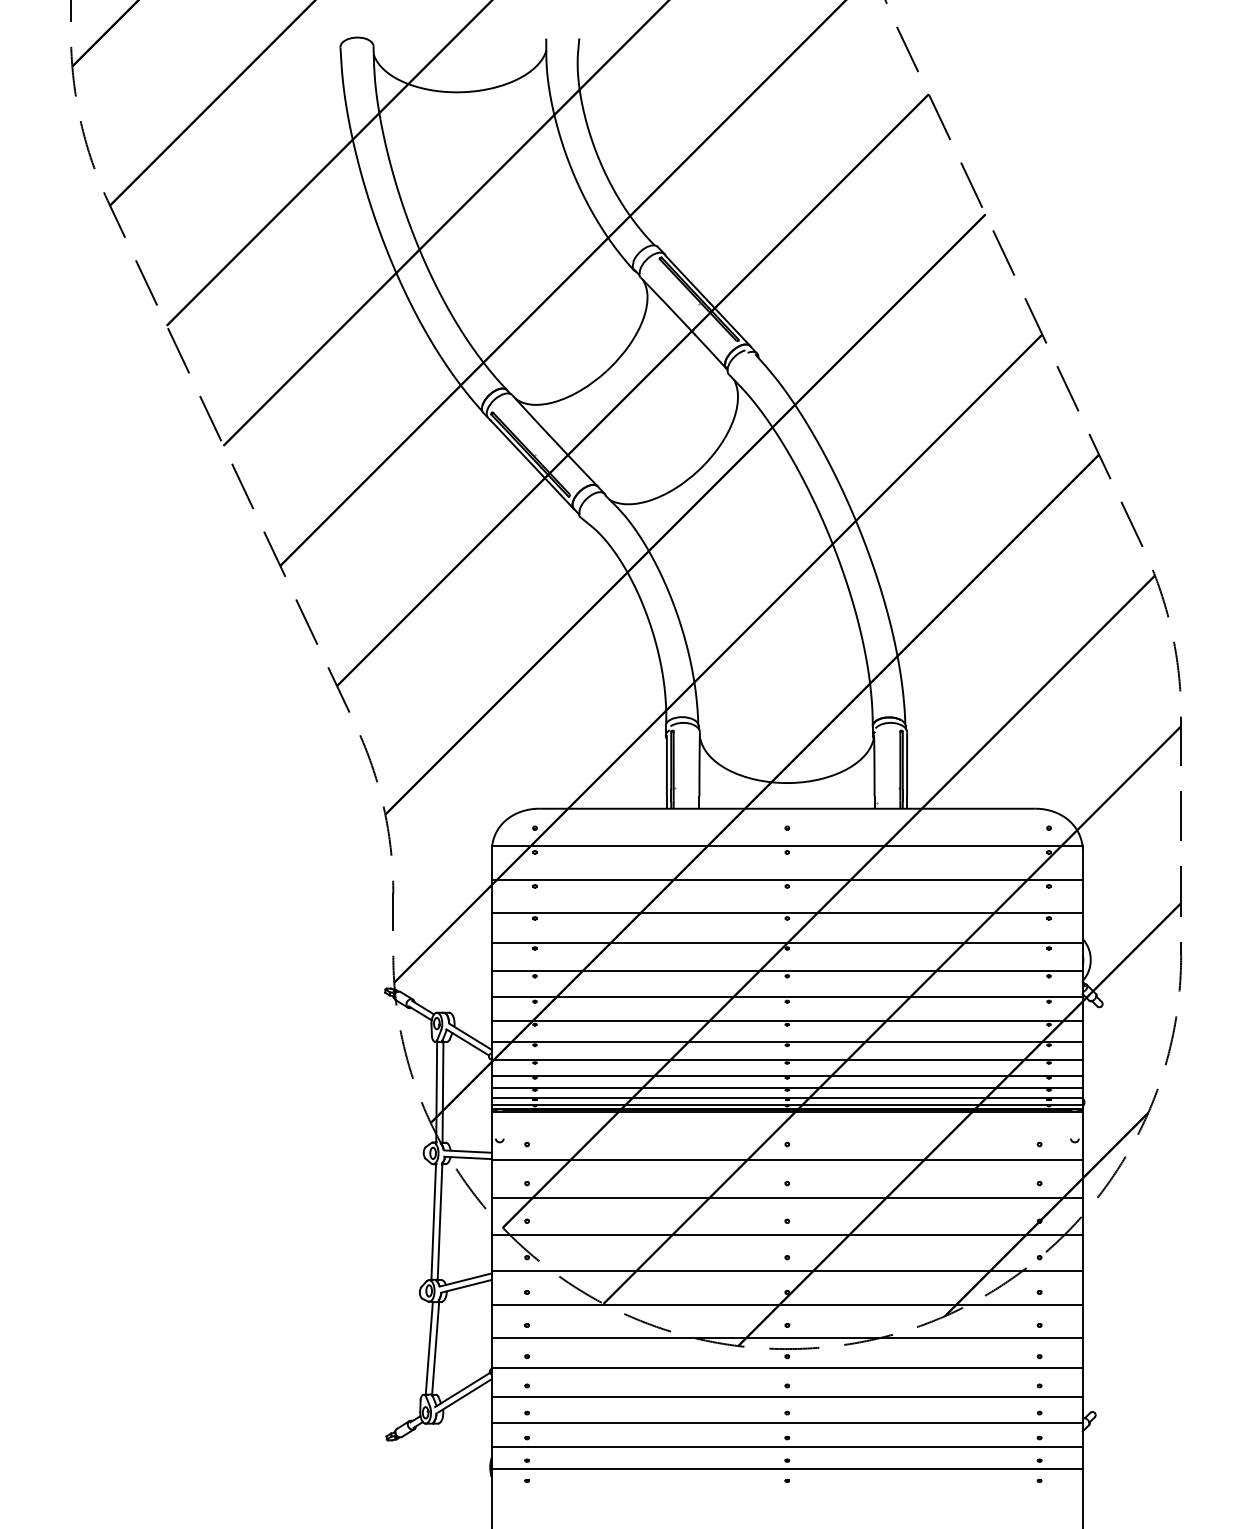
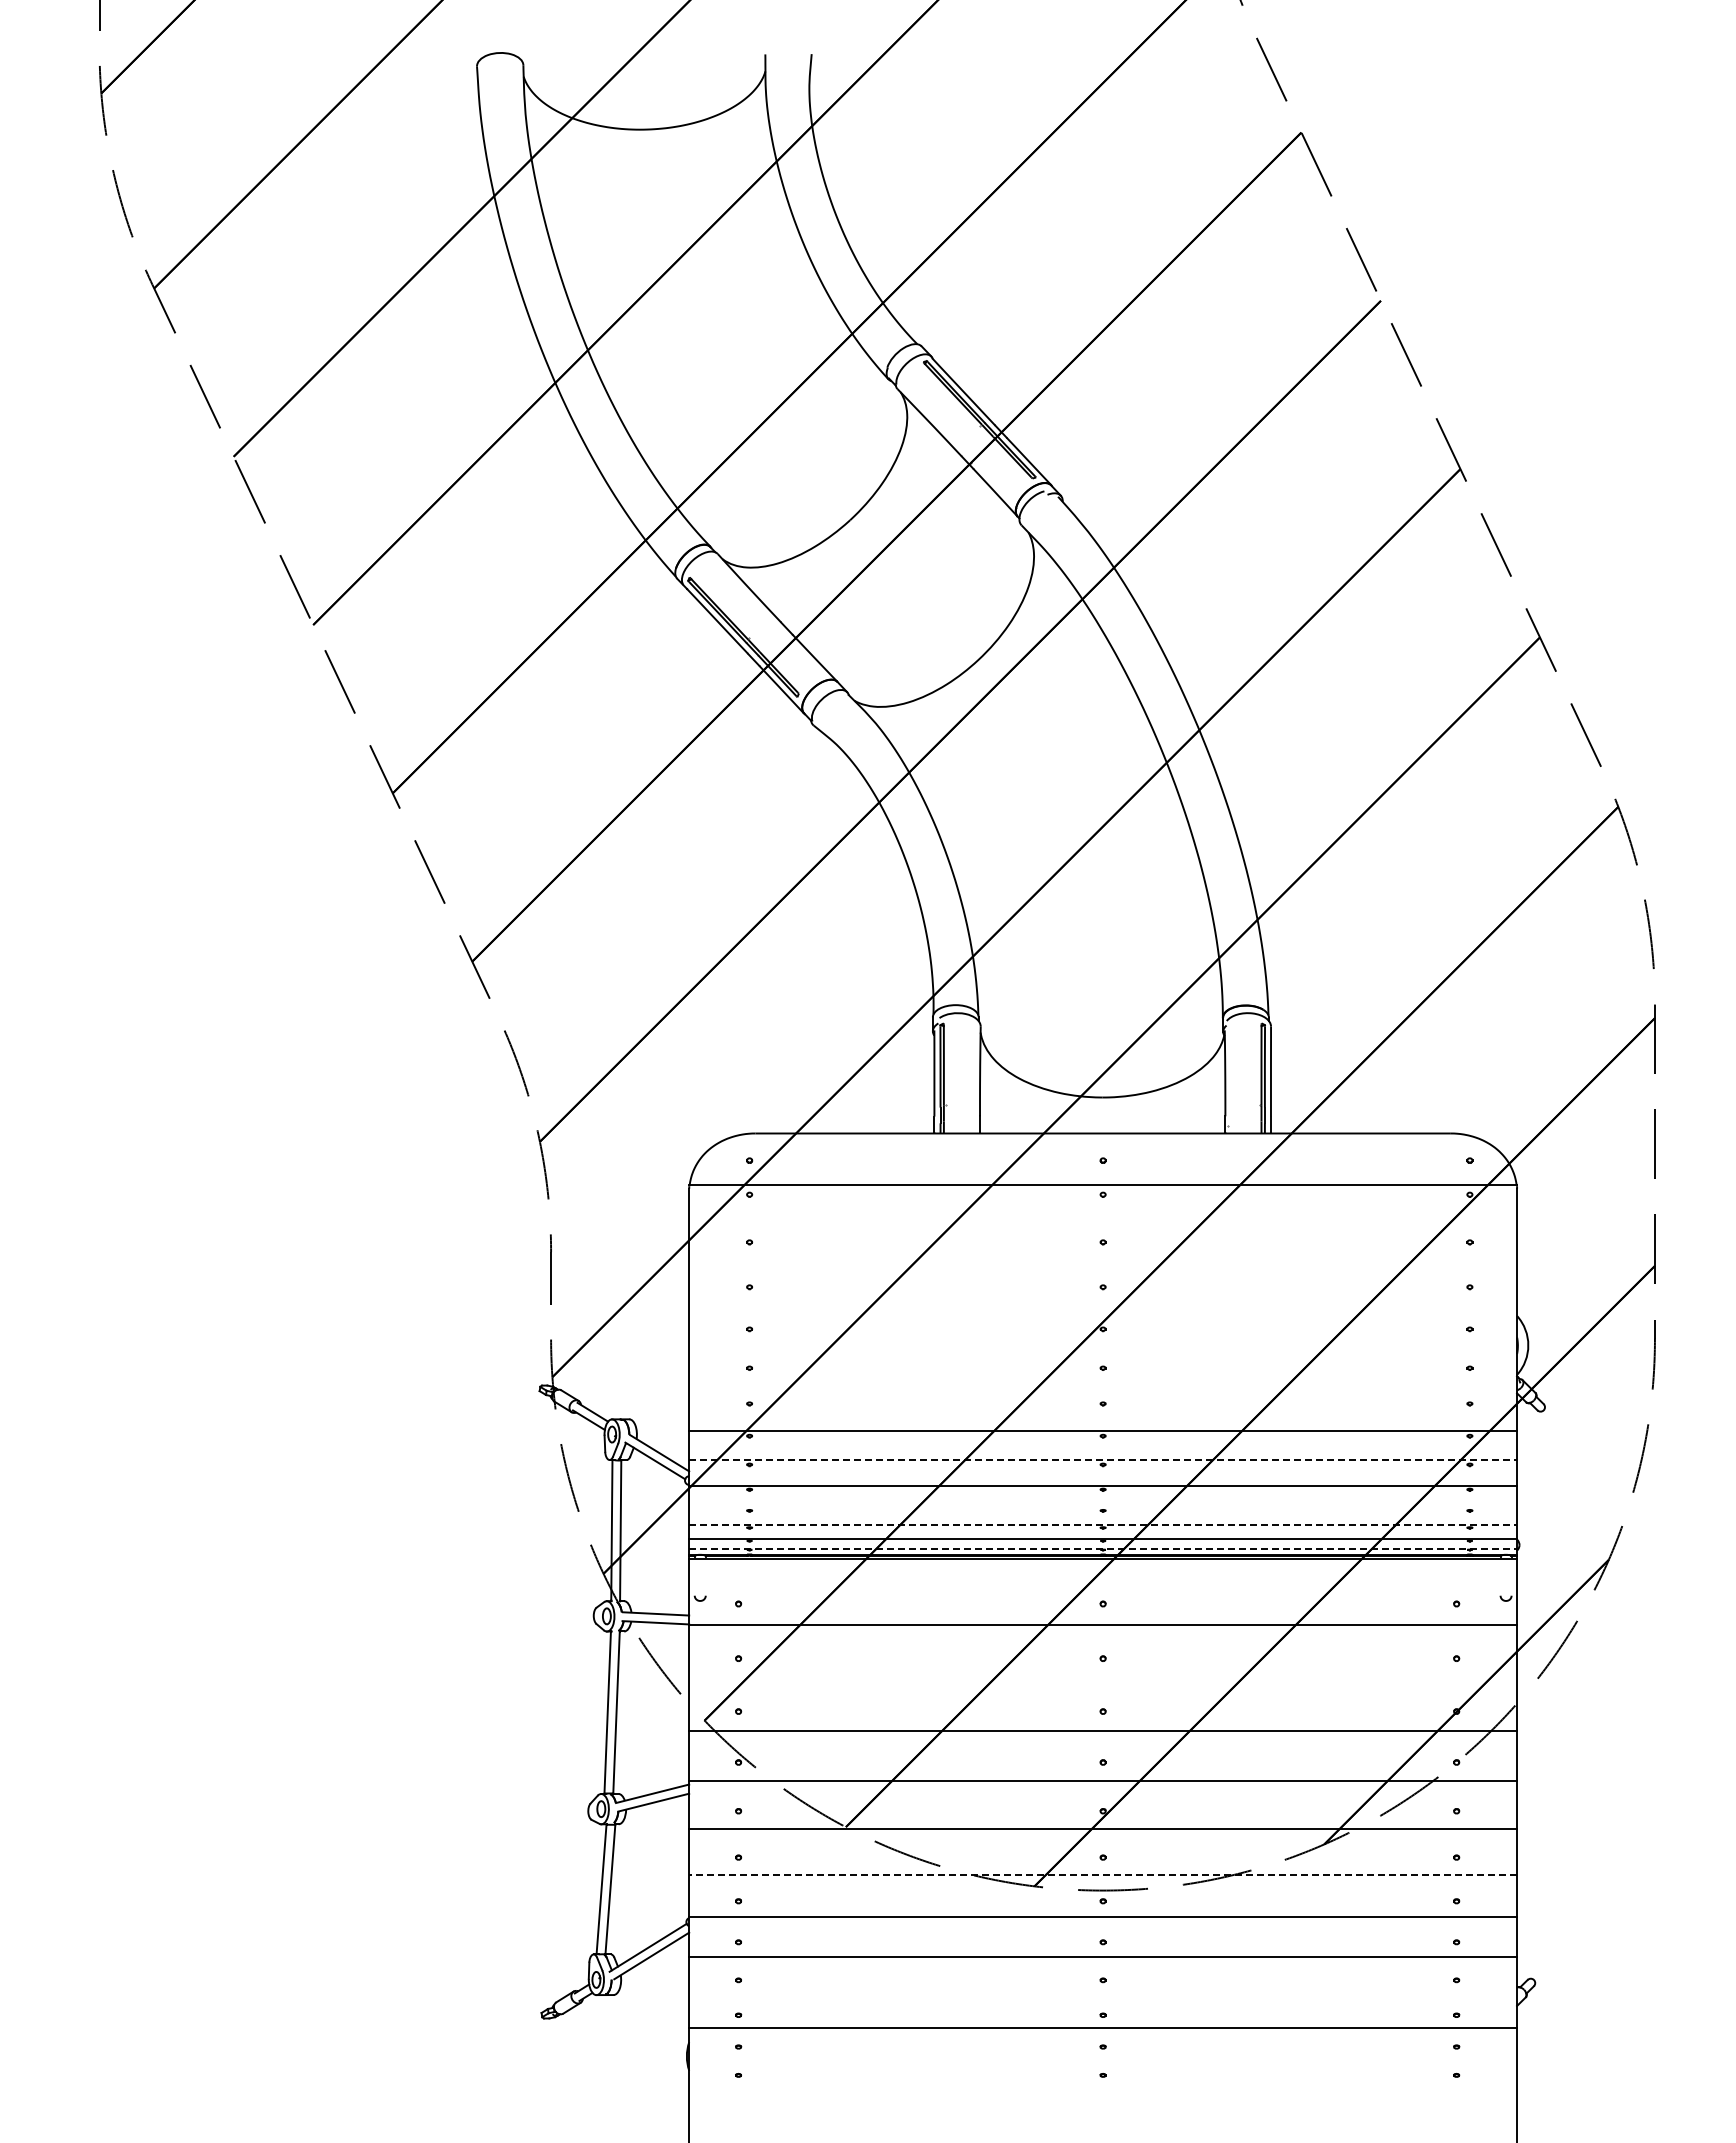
line: (787, 880) -> (1103, 1233), removed
line: (787, 912) -> (1103, 1278), removed
line: (787, 942) -> (1103, 1321), removed
line: (787, 971) -> (1103, 1361), removed
line: (787, 997) -> (1103, 1397), removed
line: (787, 1042) -> (1103, 1460), solid -> dashed
line: (787, 1075) -> (1103, 1507), removed
line: (787, 1088) -> (1103, 1525), solid -> dashed
line: (787, 1105) -> (1103, 1549), solid -> dashed
line: (787, 1198) -> (1103, 1679), removed
line: (787, 1337) -> (1103, 1874), solid -> dashed
line: (787, 1423) -> (1103, 1994), removed
line: (787, 1468) -> (1103, 2058), removed

